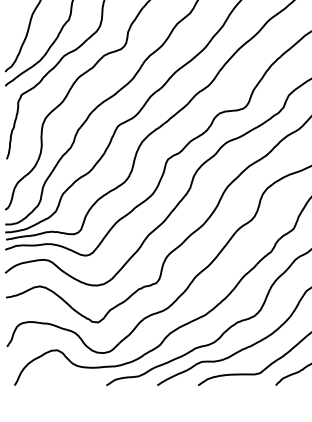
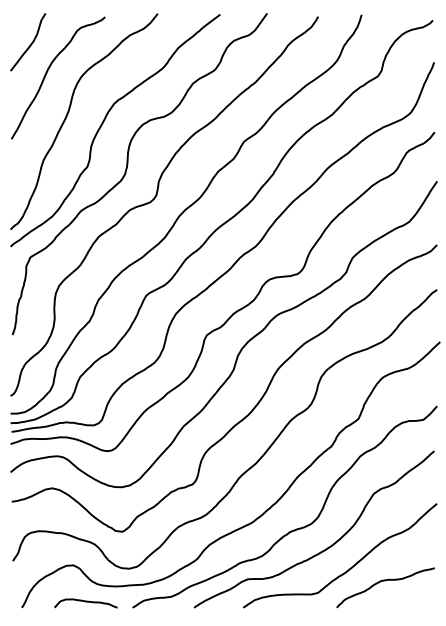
curve: (67, 381) -> (85, 602), added

